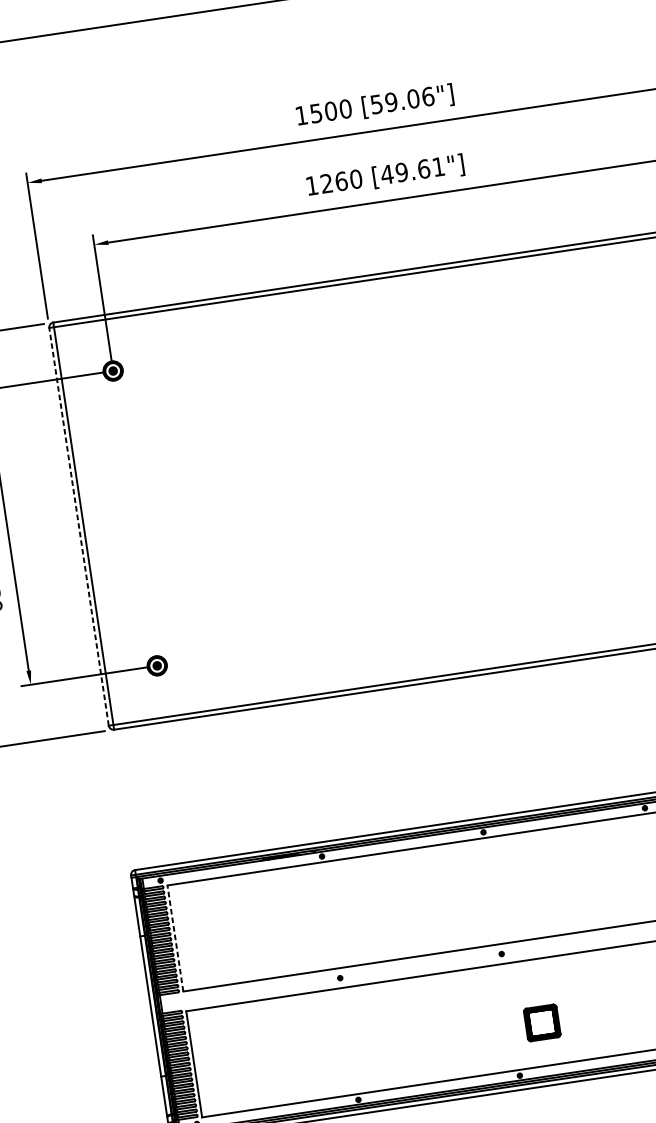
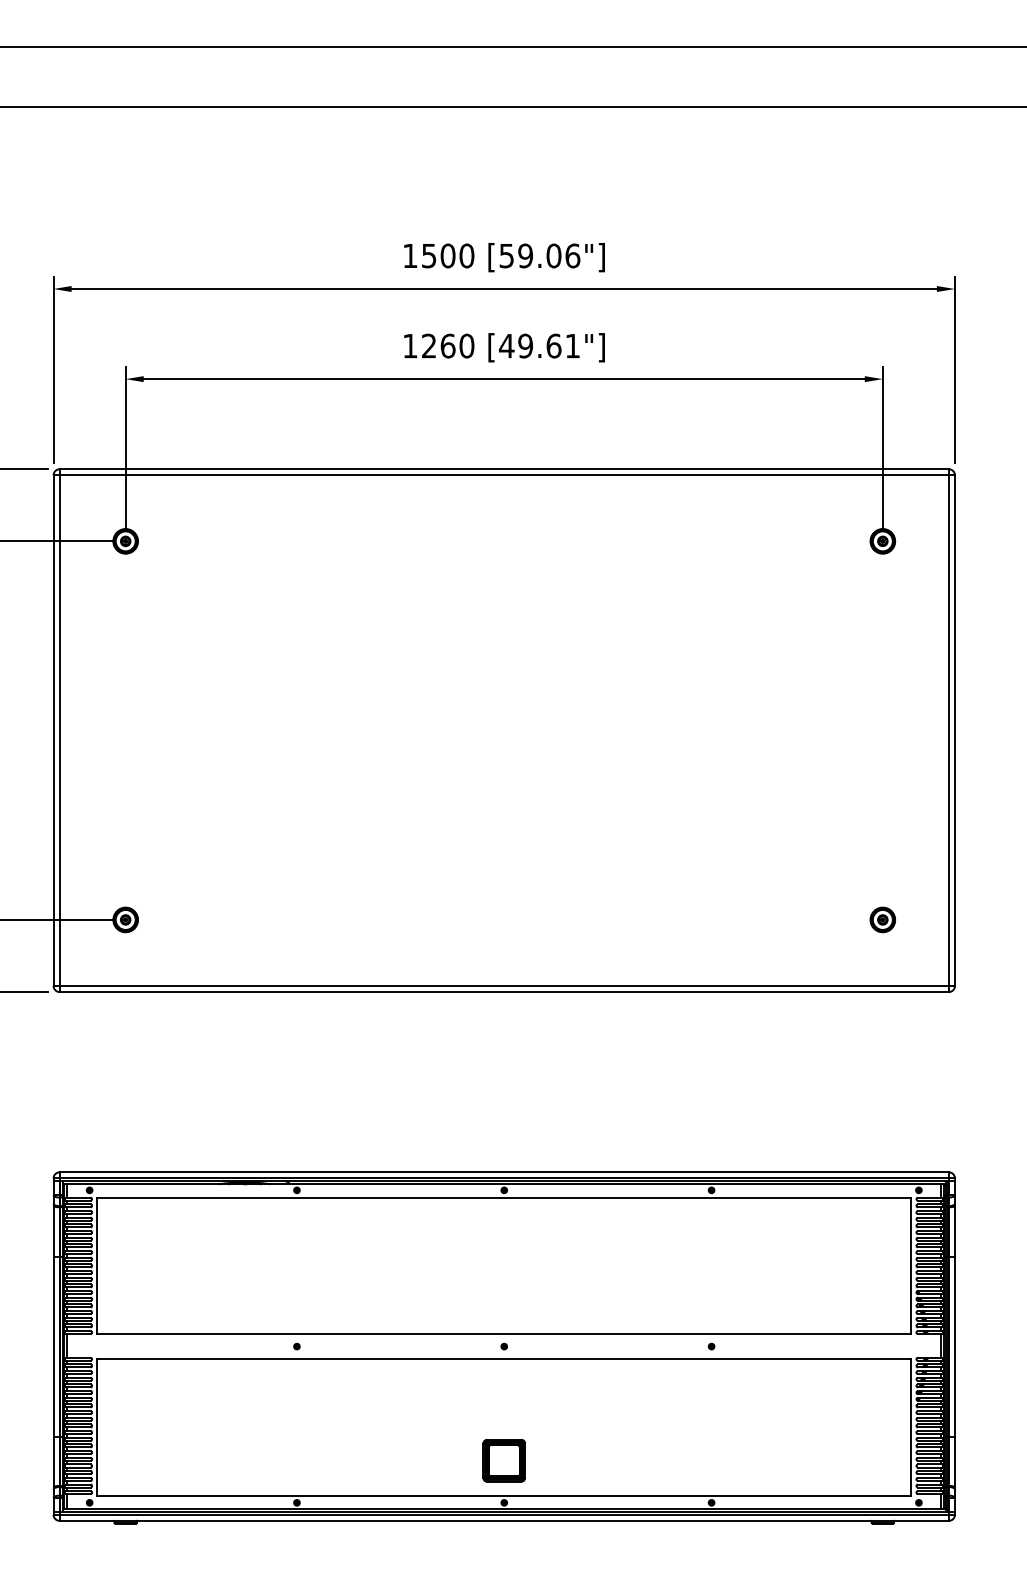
line: (78, 526) -> (53, 730), dashed -> solid
line: (175, 938) -> (97, 1265), dashed -> solid
part: (542, 1022) -> (504, 1460), moved

